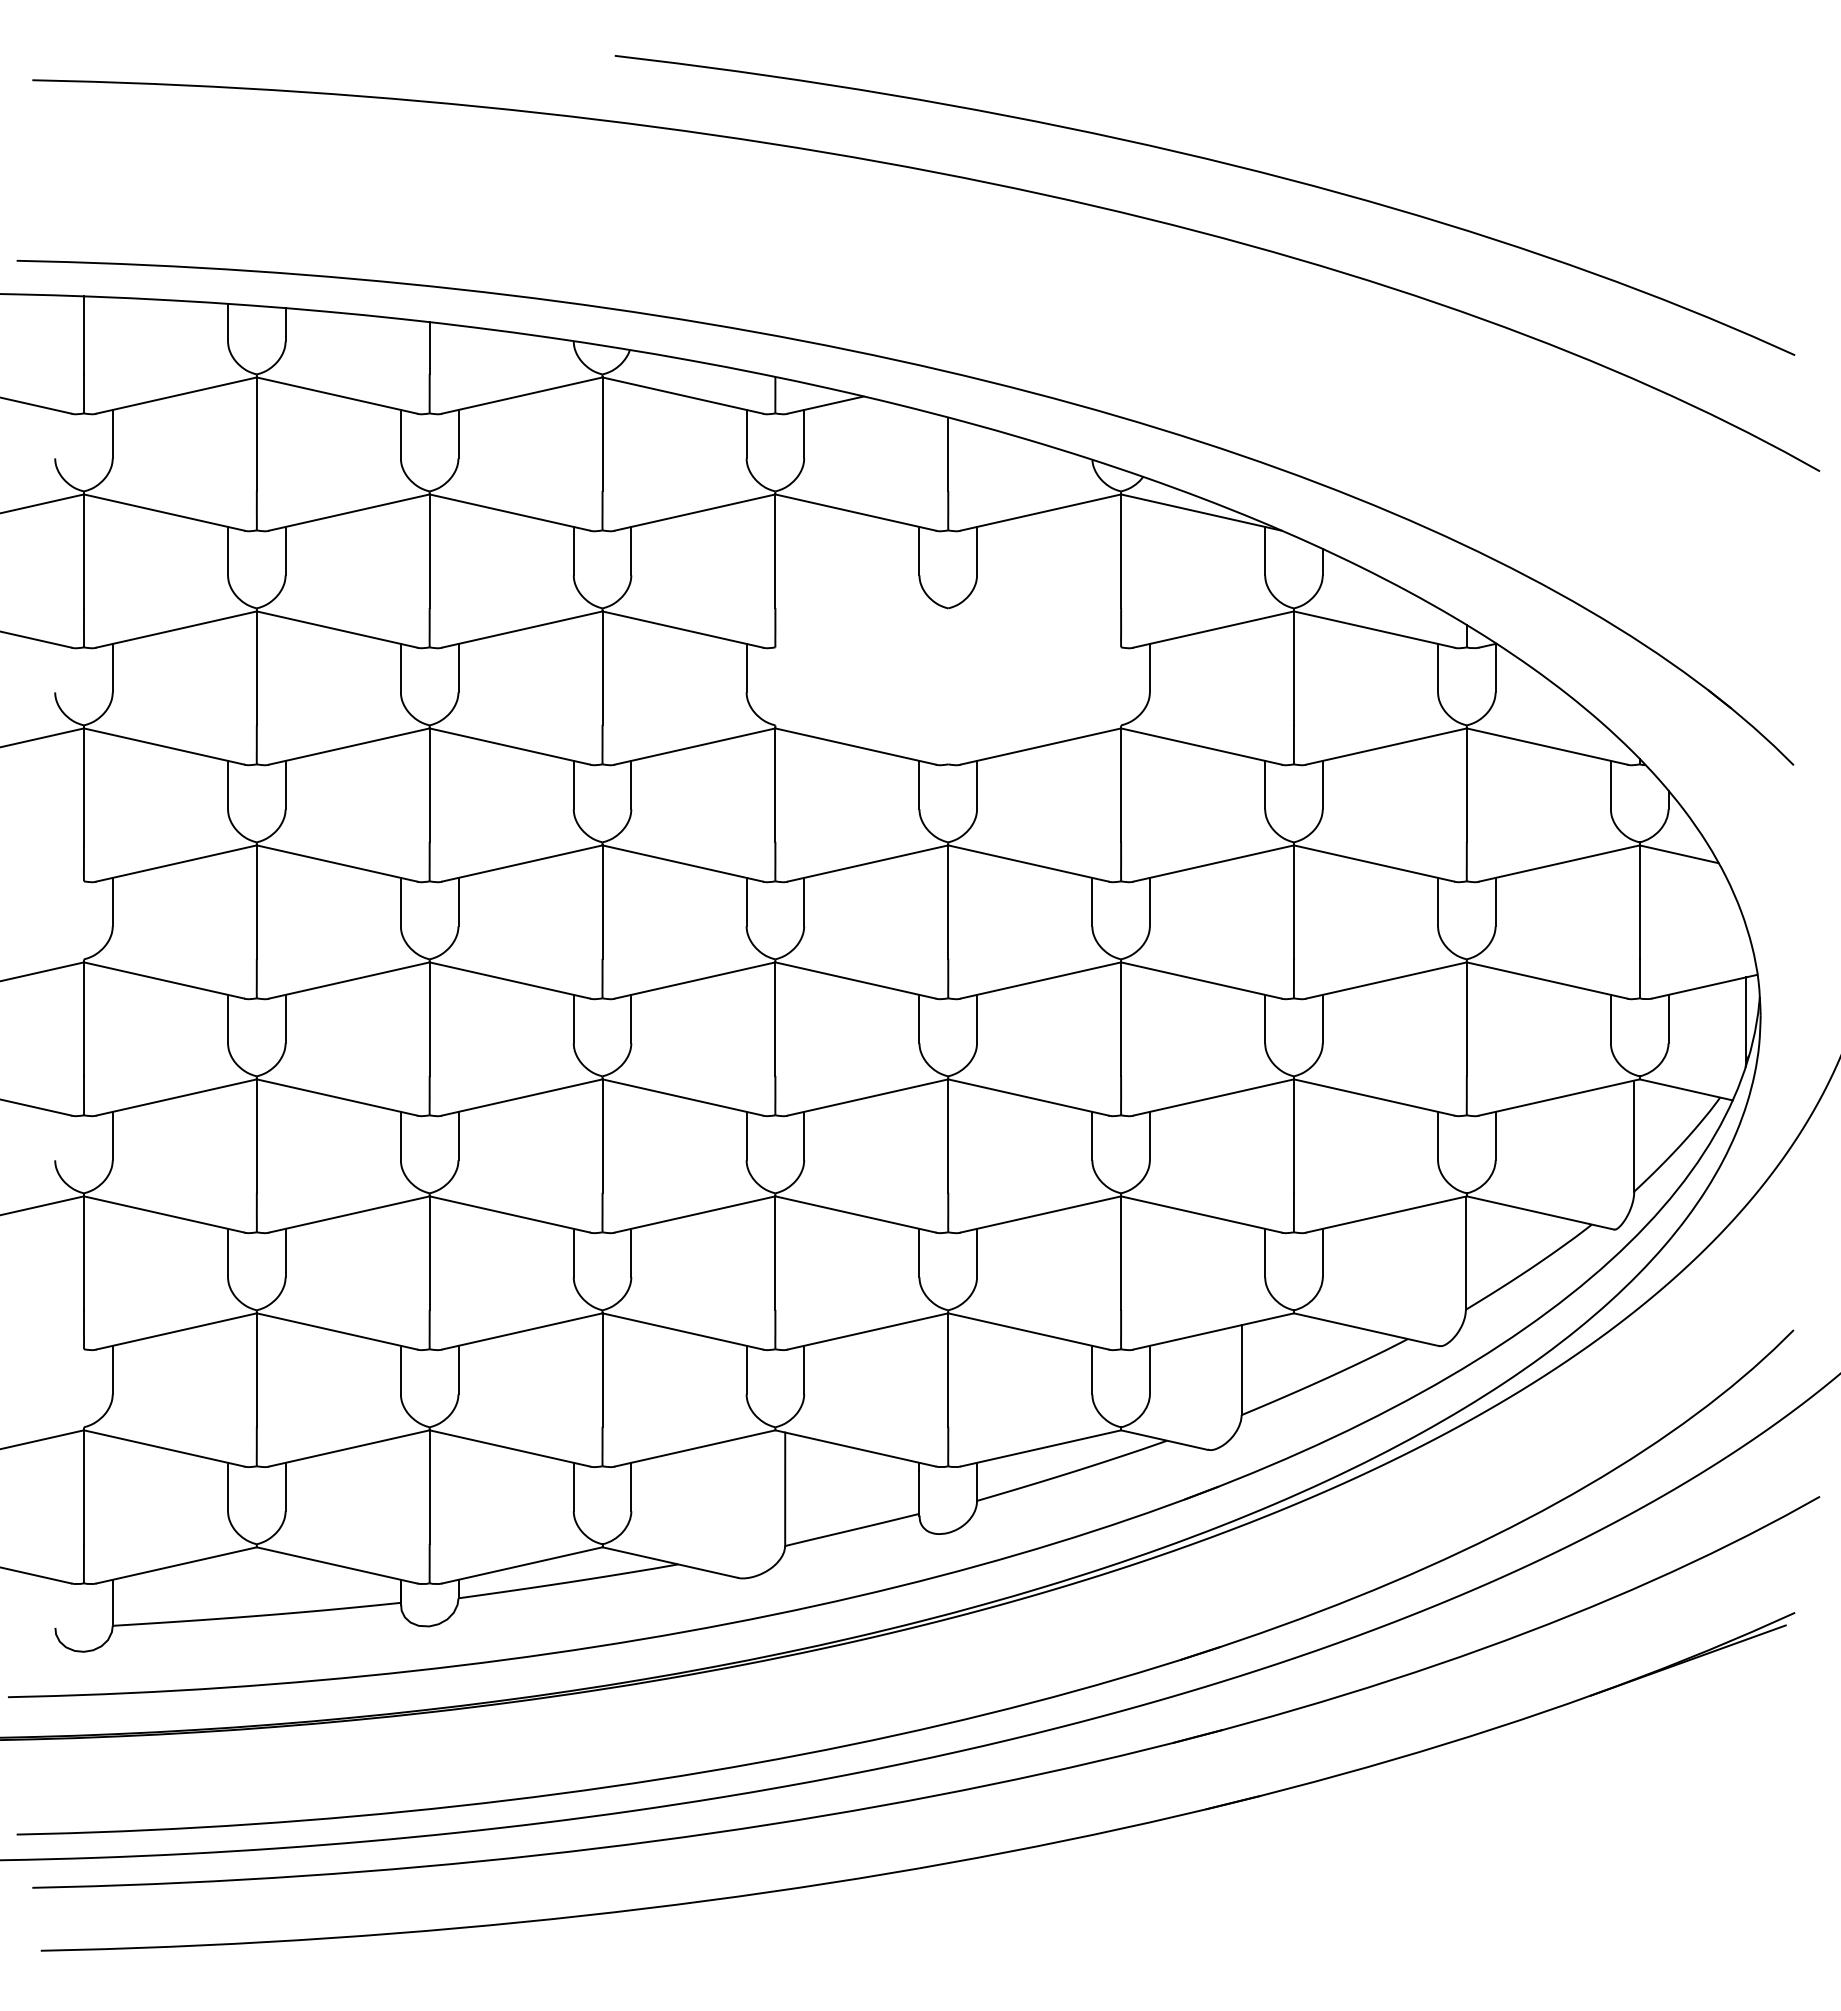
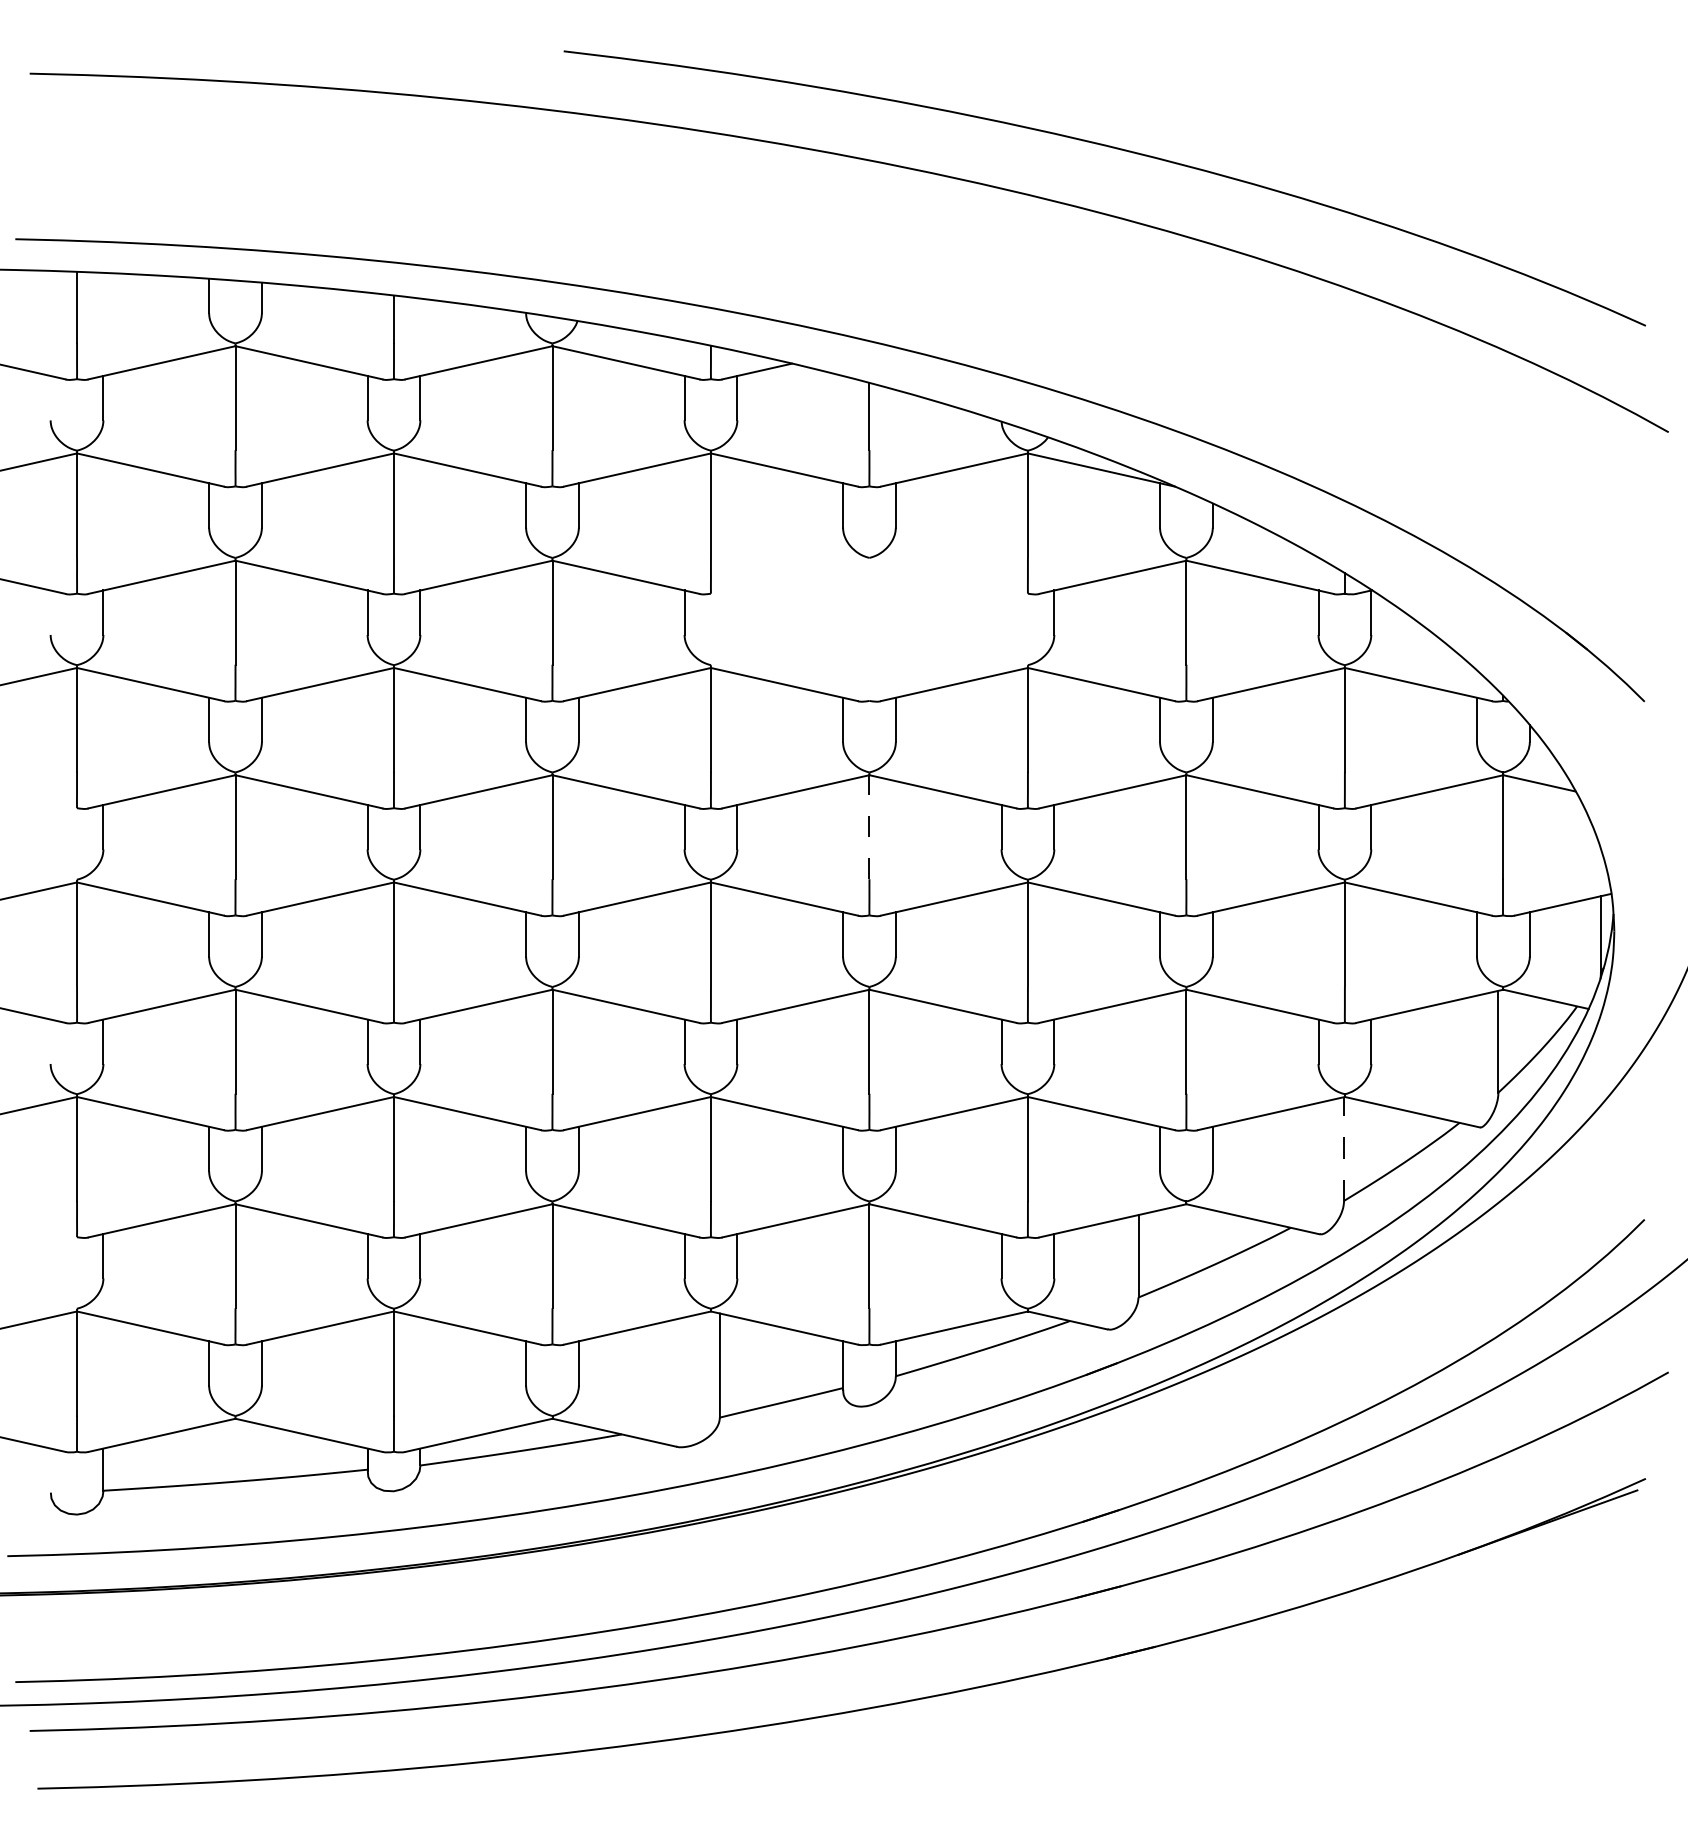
line: (948, 901) -> (869, 826), solid -> dashed
line: (1466, 1253) -> (1344, 1149), solid -> dashed

